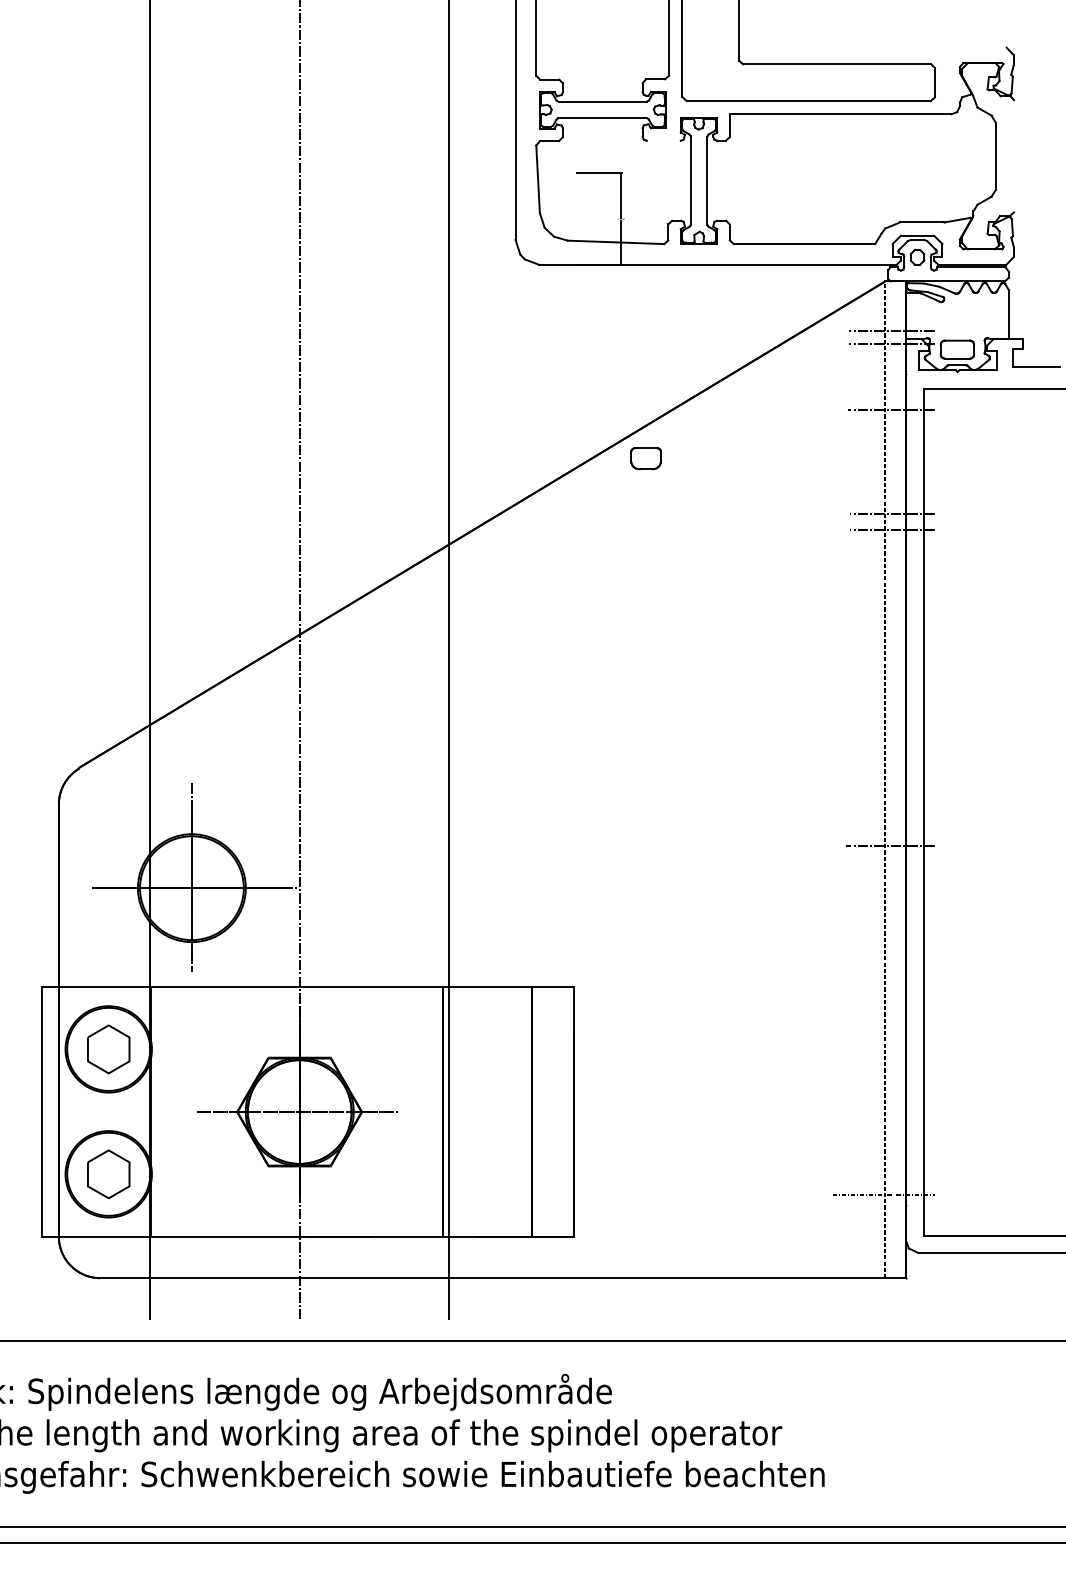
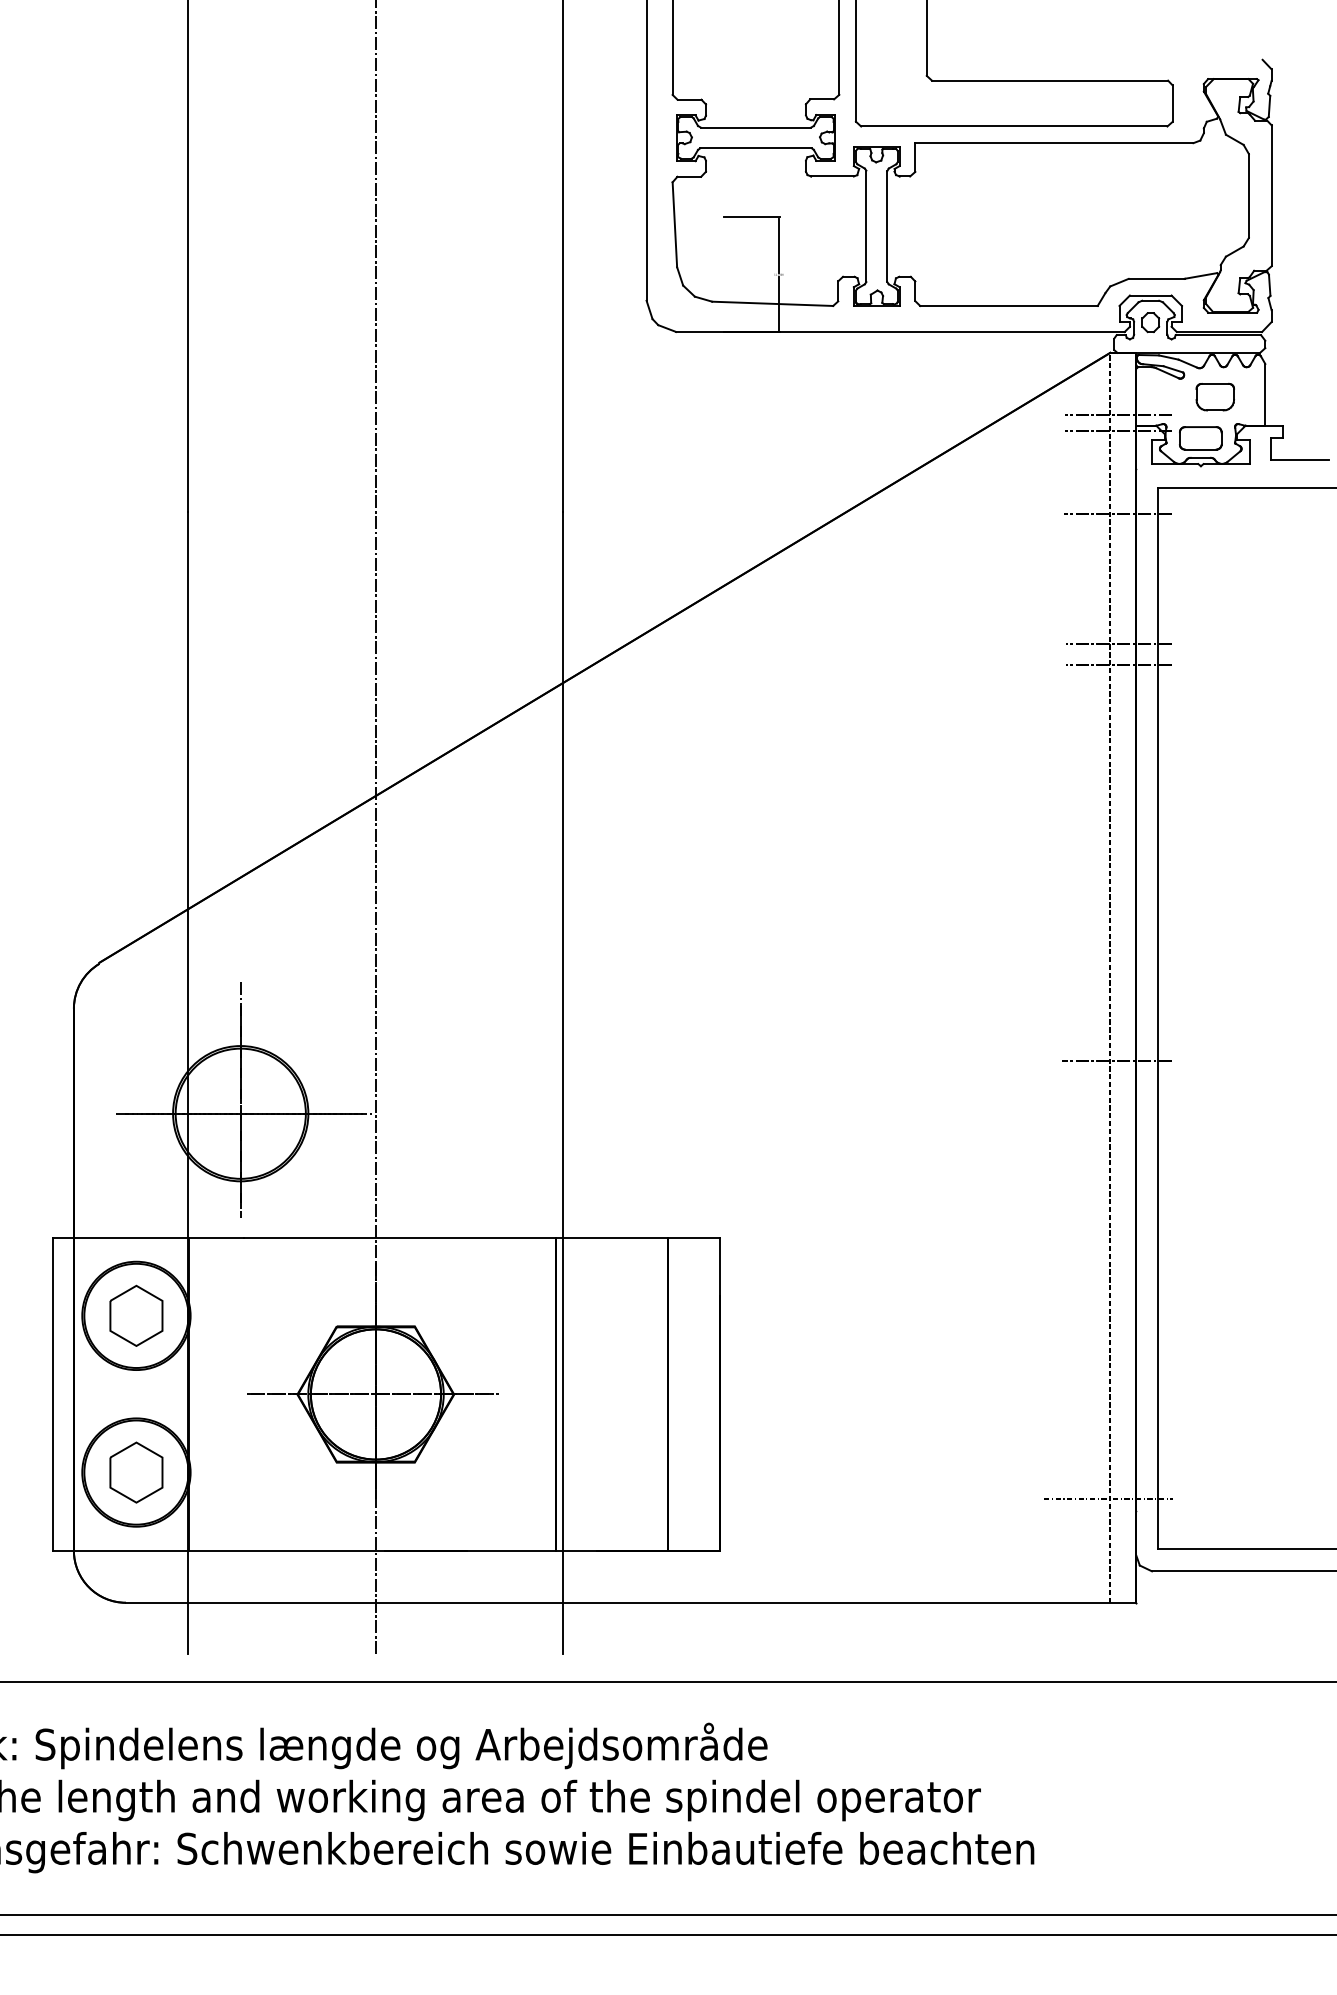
line: (663, 140) -> (832, 176), added
line: (1013, 155) -> (1271, 195), added
part: (645, 458) -> (1214, 396), moved

